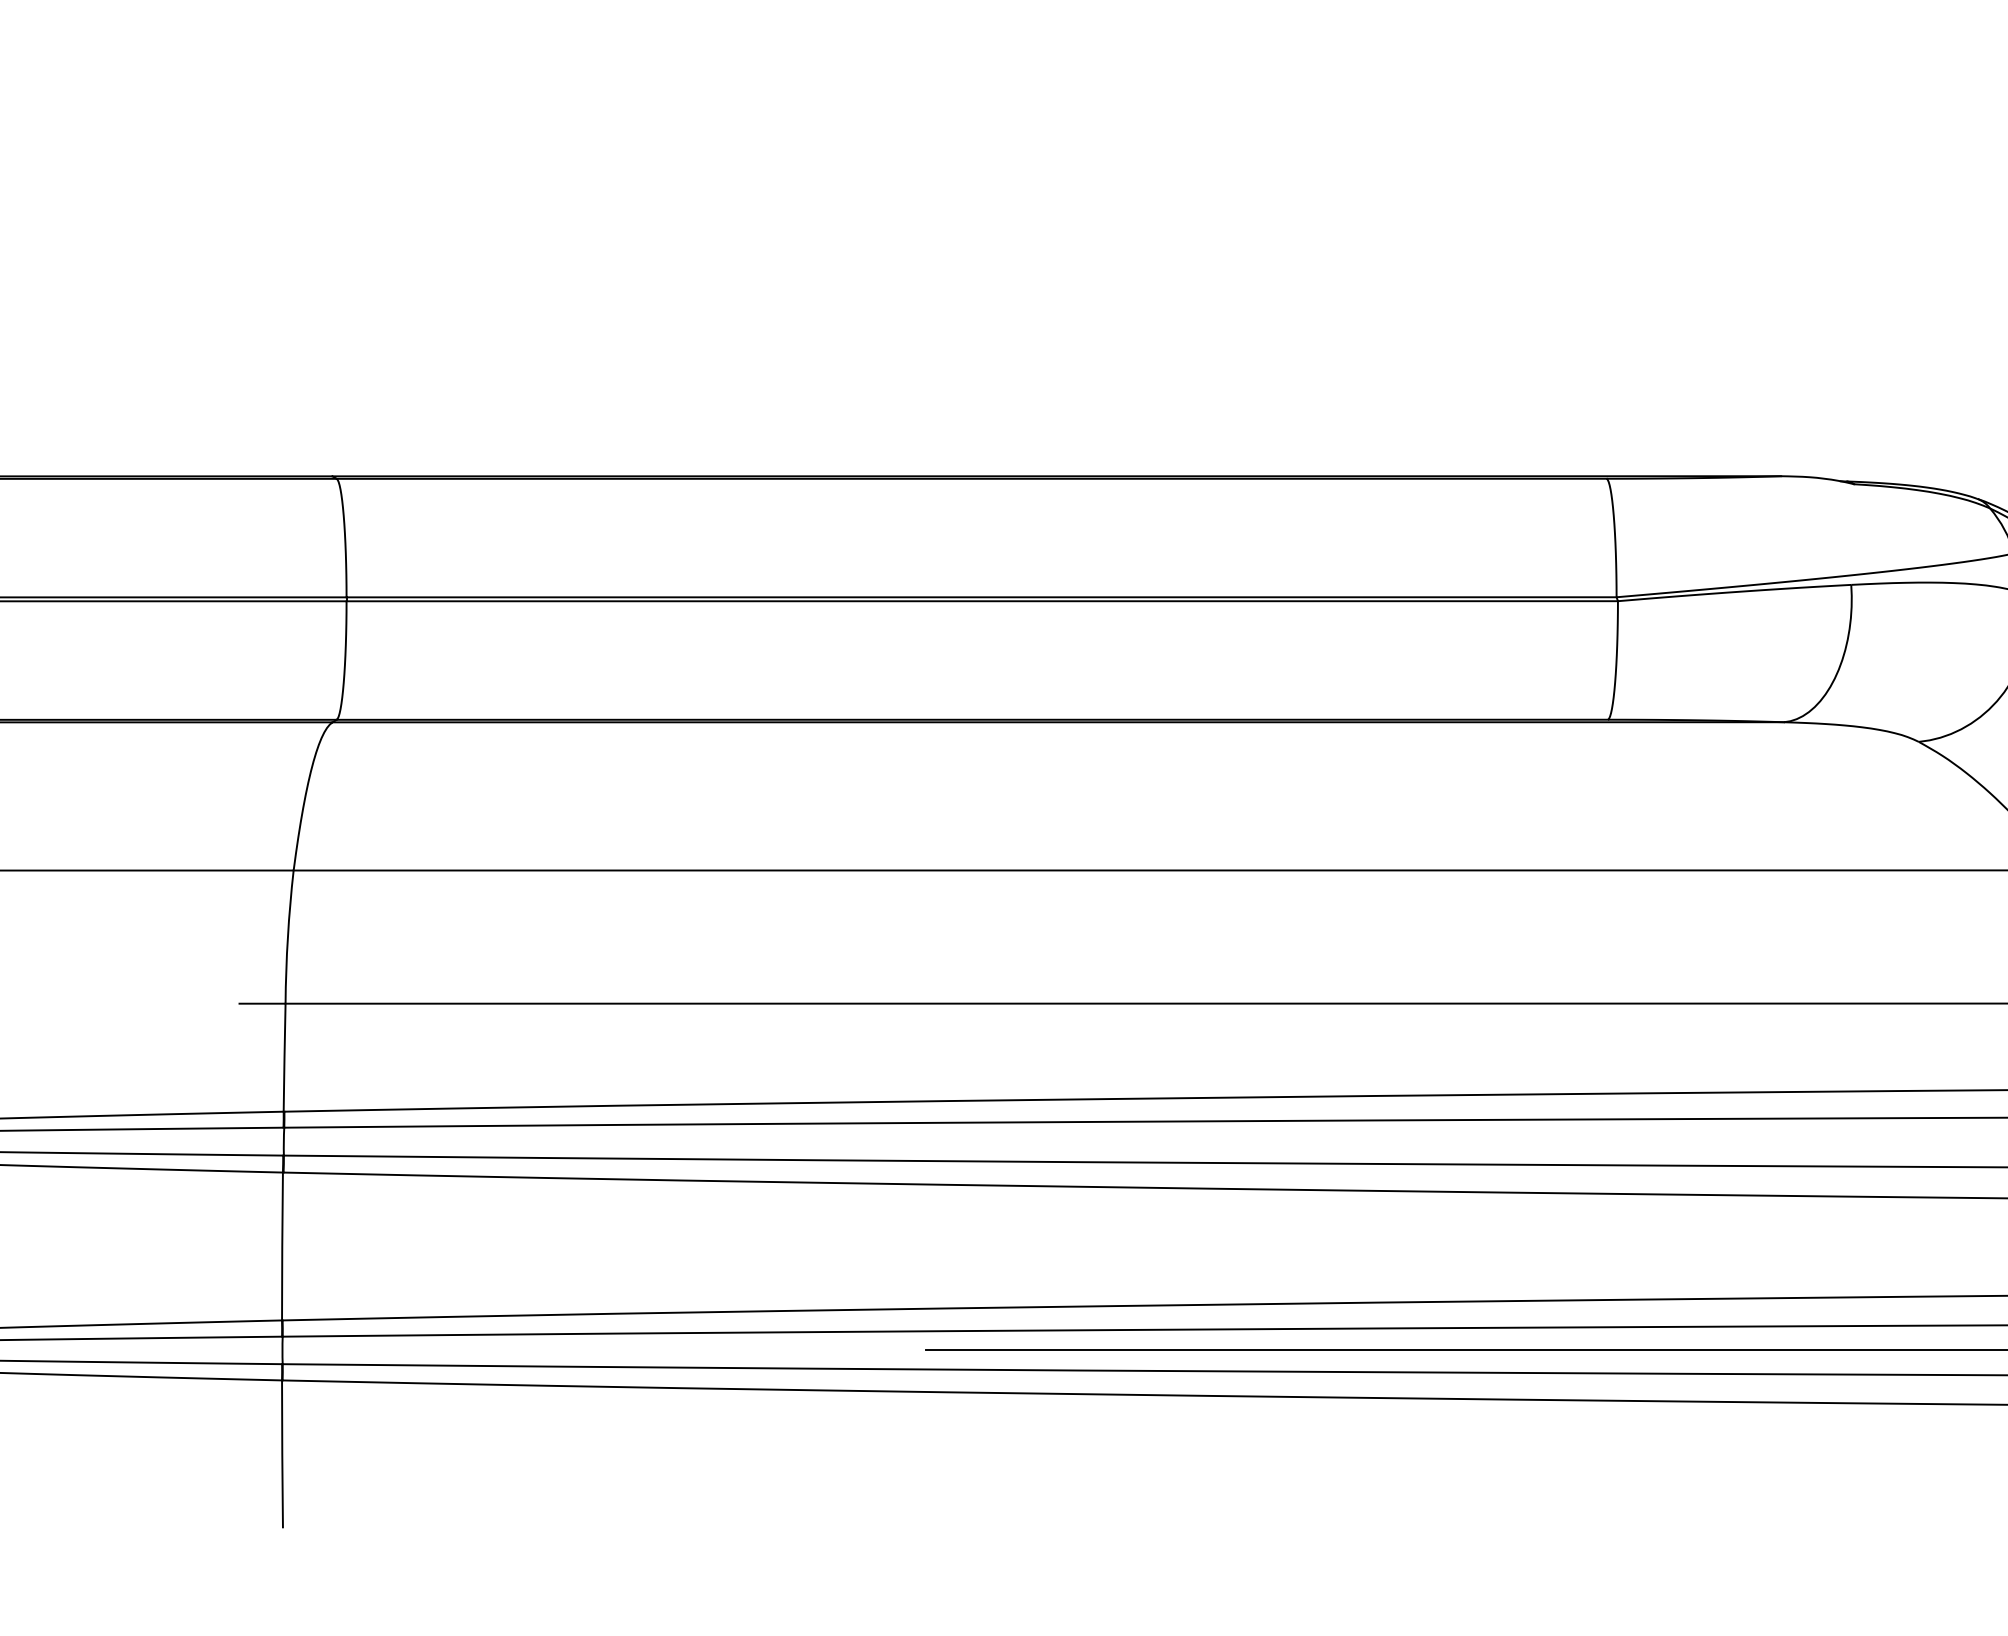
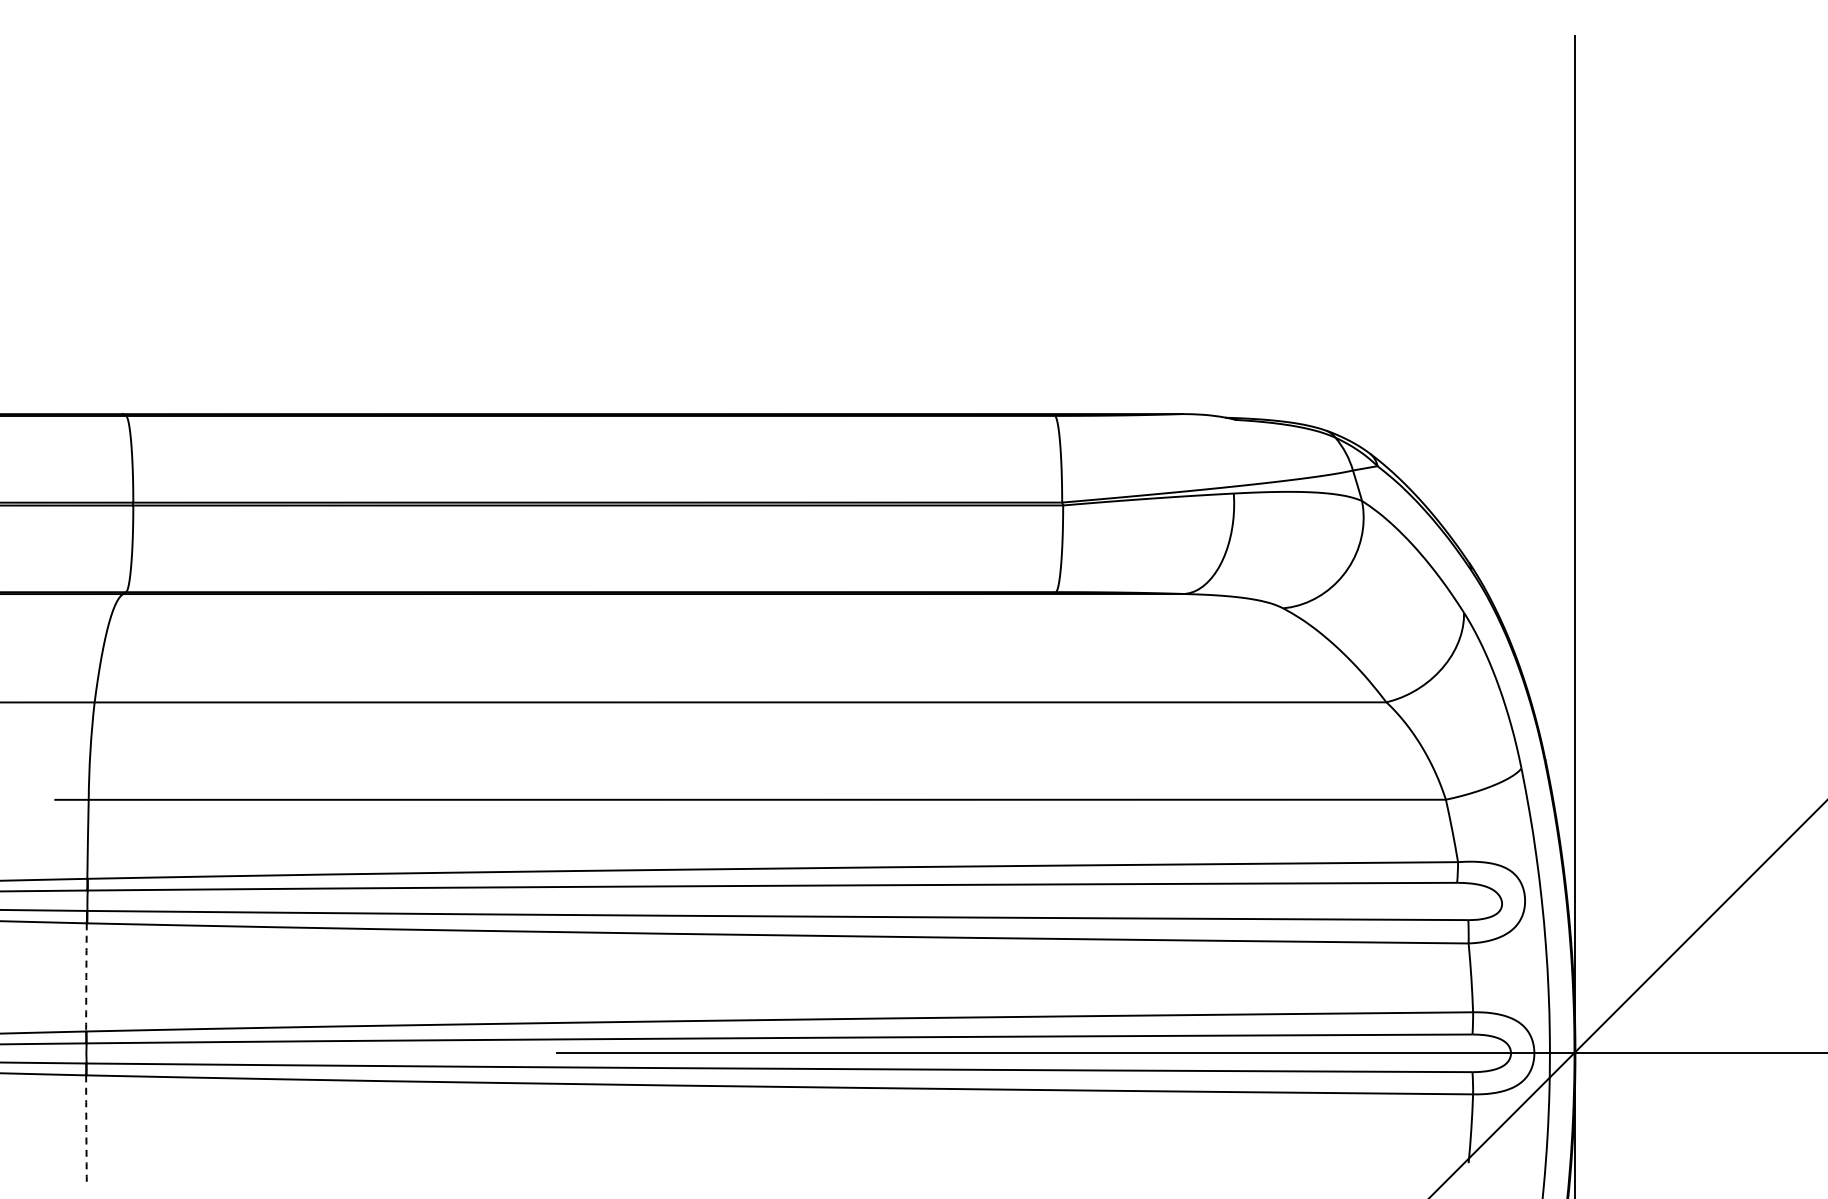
arc: (282, 1246) -> (86, 977), solid -> dashed
arc: (282, 1454) -> (86, 1129), solid -> dashed

